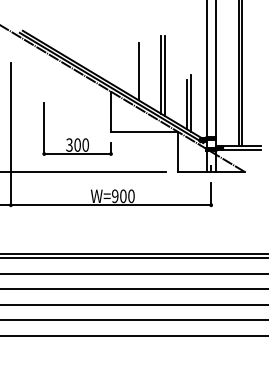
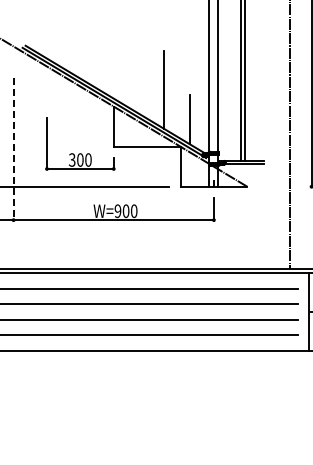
line: (138, 71) -> (141, 86), removed
line: (164, 75) -> (167, 90), removed
line: (190, 102) -> (193, 117), removed
line: (10, 134) -> (13, 149), solid -> dashed

